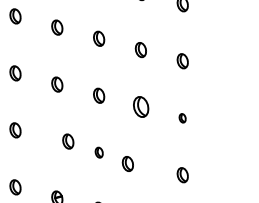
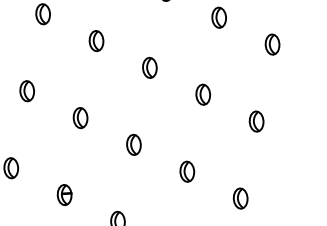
part: (140, 106) -> (202, 93), size x0.71
part: (182, 118) -> (256, 121), size x1.67
part: (68, 141) -> (80, 118), moved
part: (99, 152) -> (134, 144), size x1.43
part: (127, 163) -> (186, 170), moved

